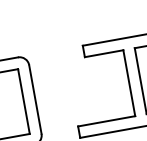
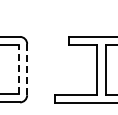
line: (35, 99) -> (27, 69), solid -> dashed
line: (23, 101) -> (18, 69), solid -> dashed

